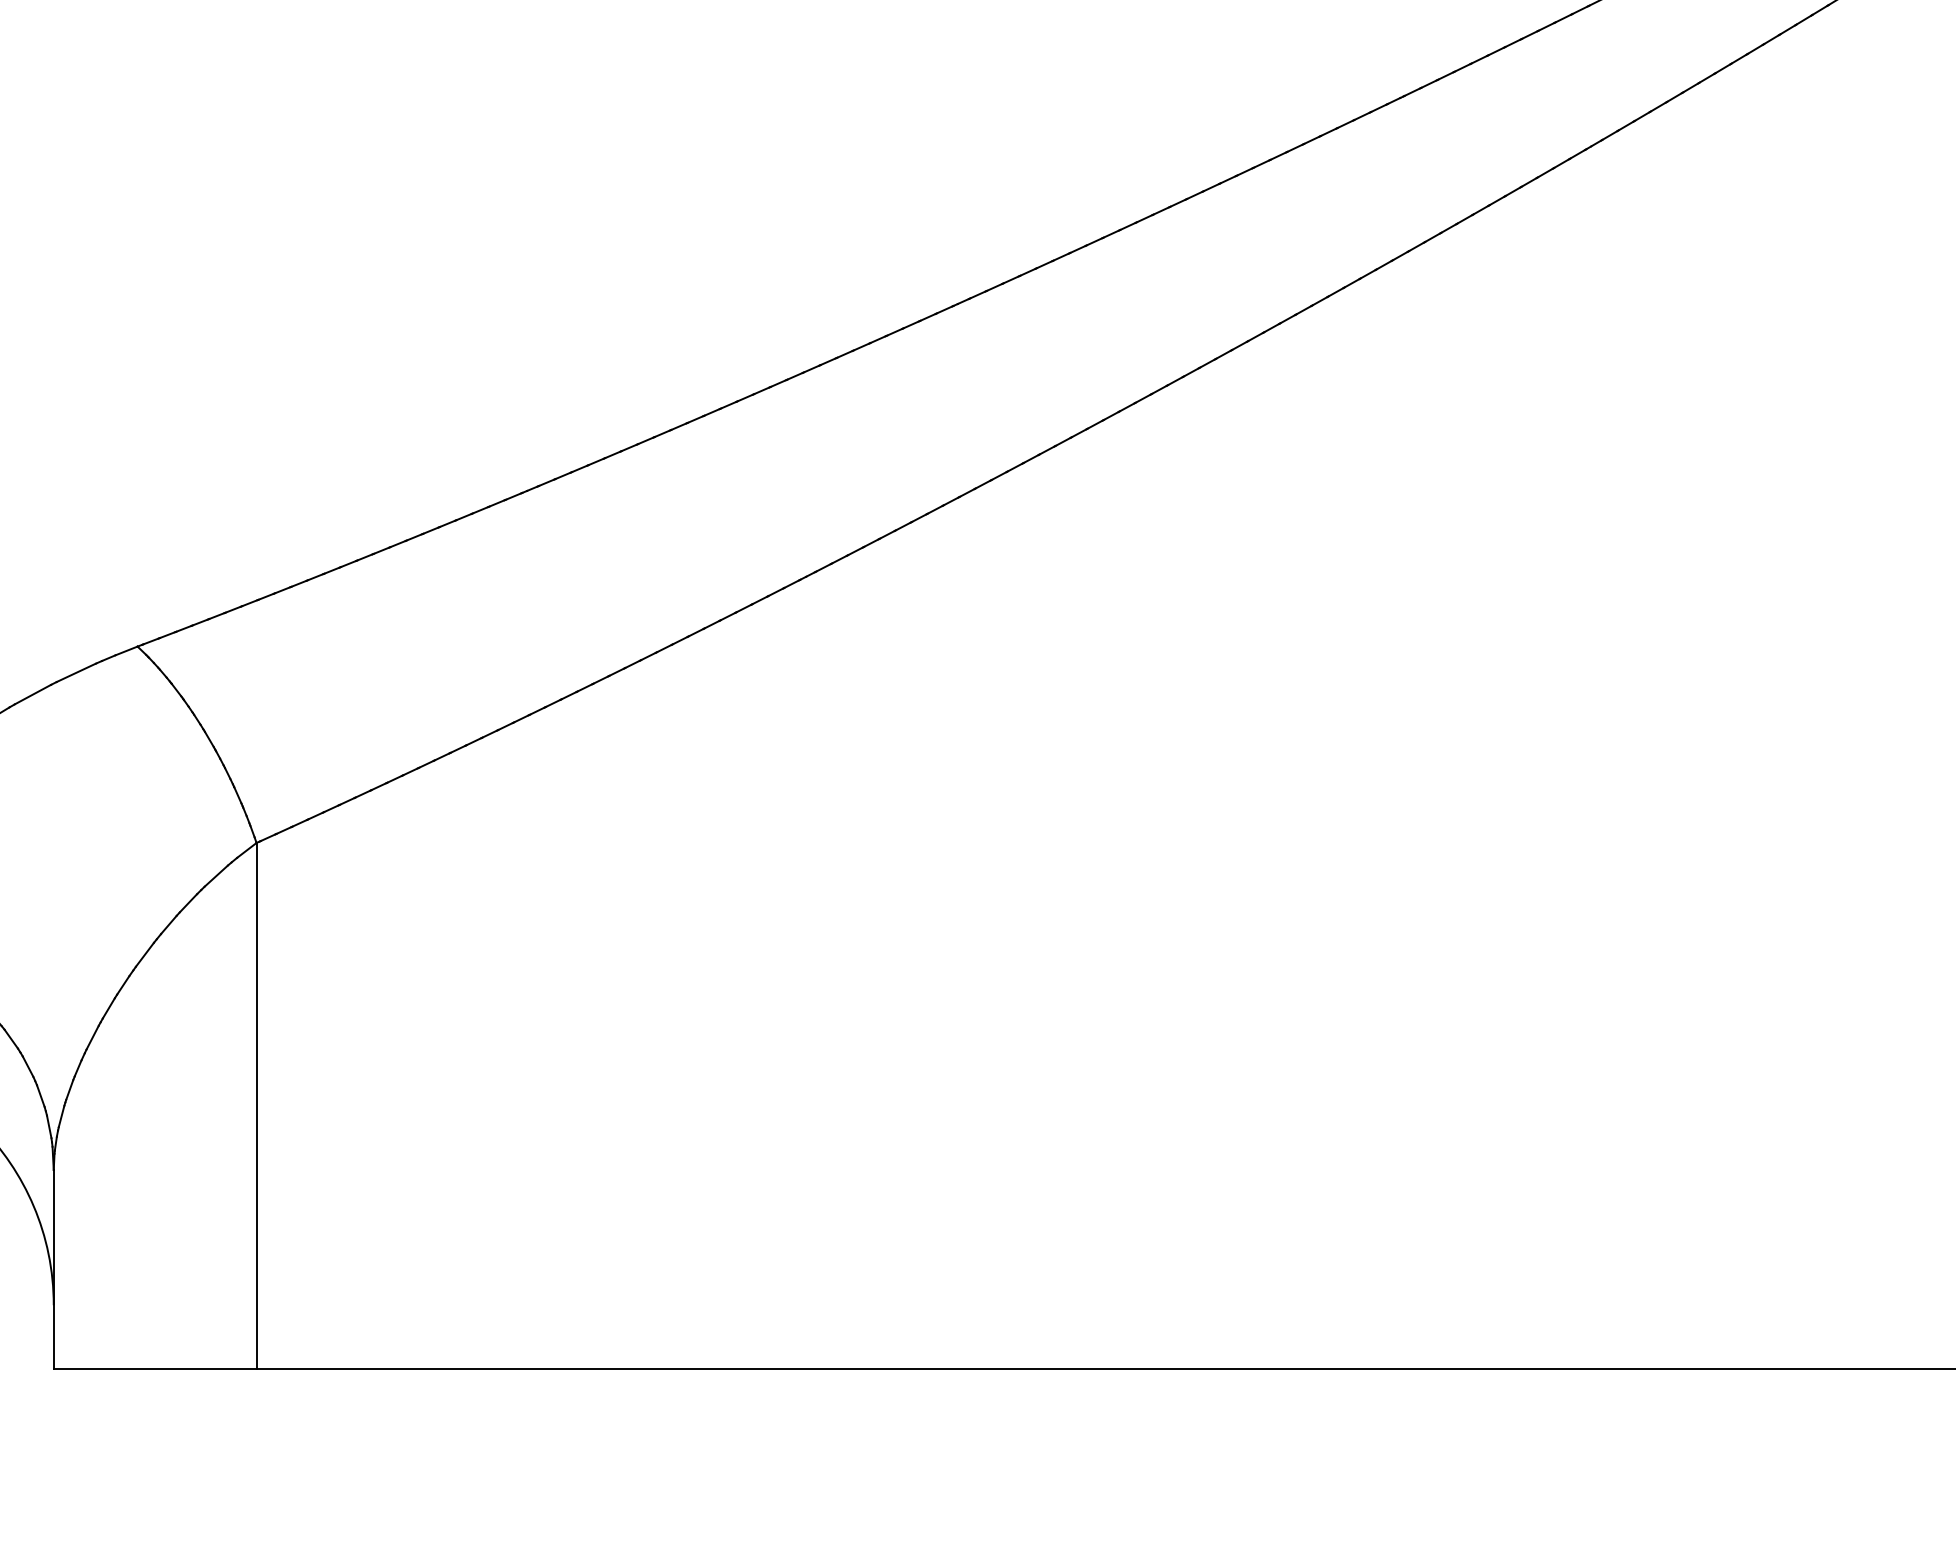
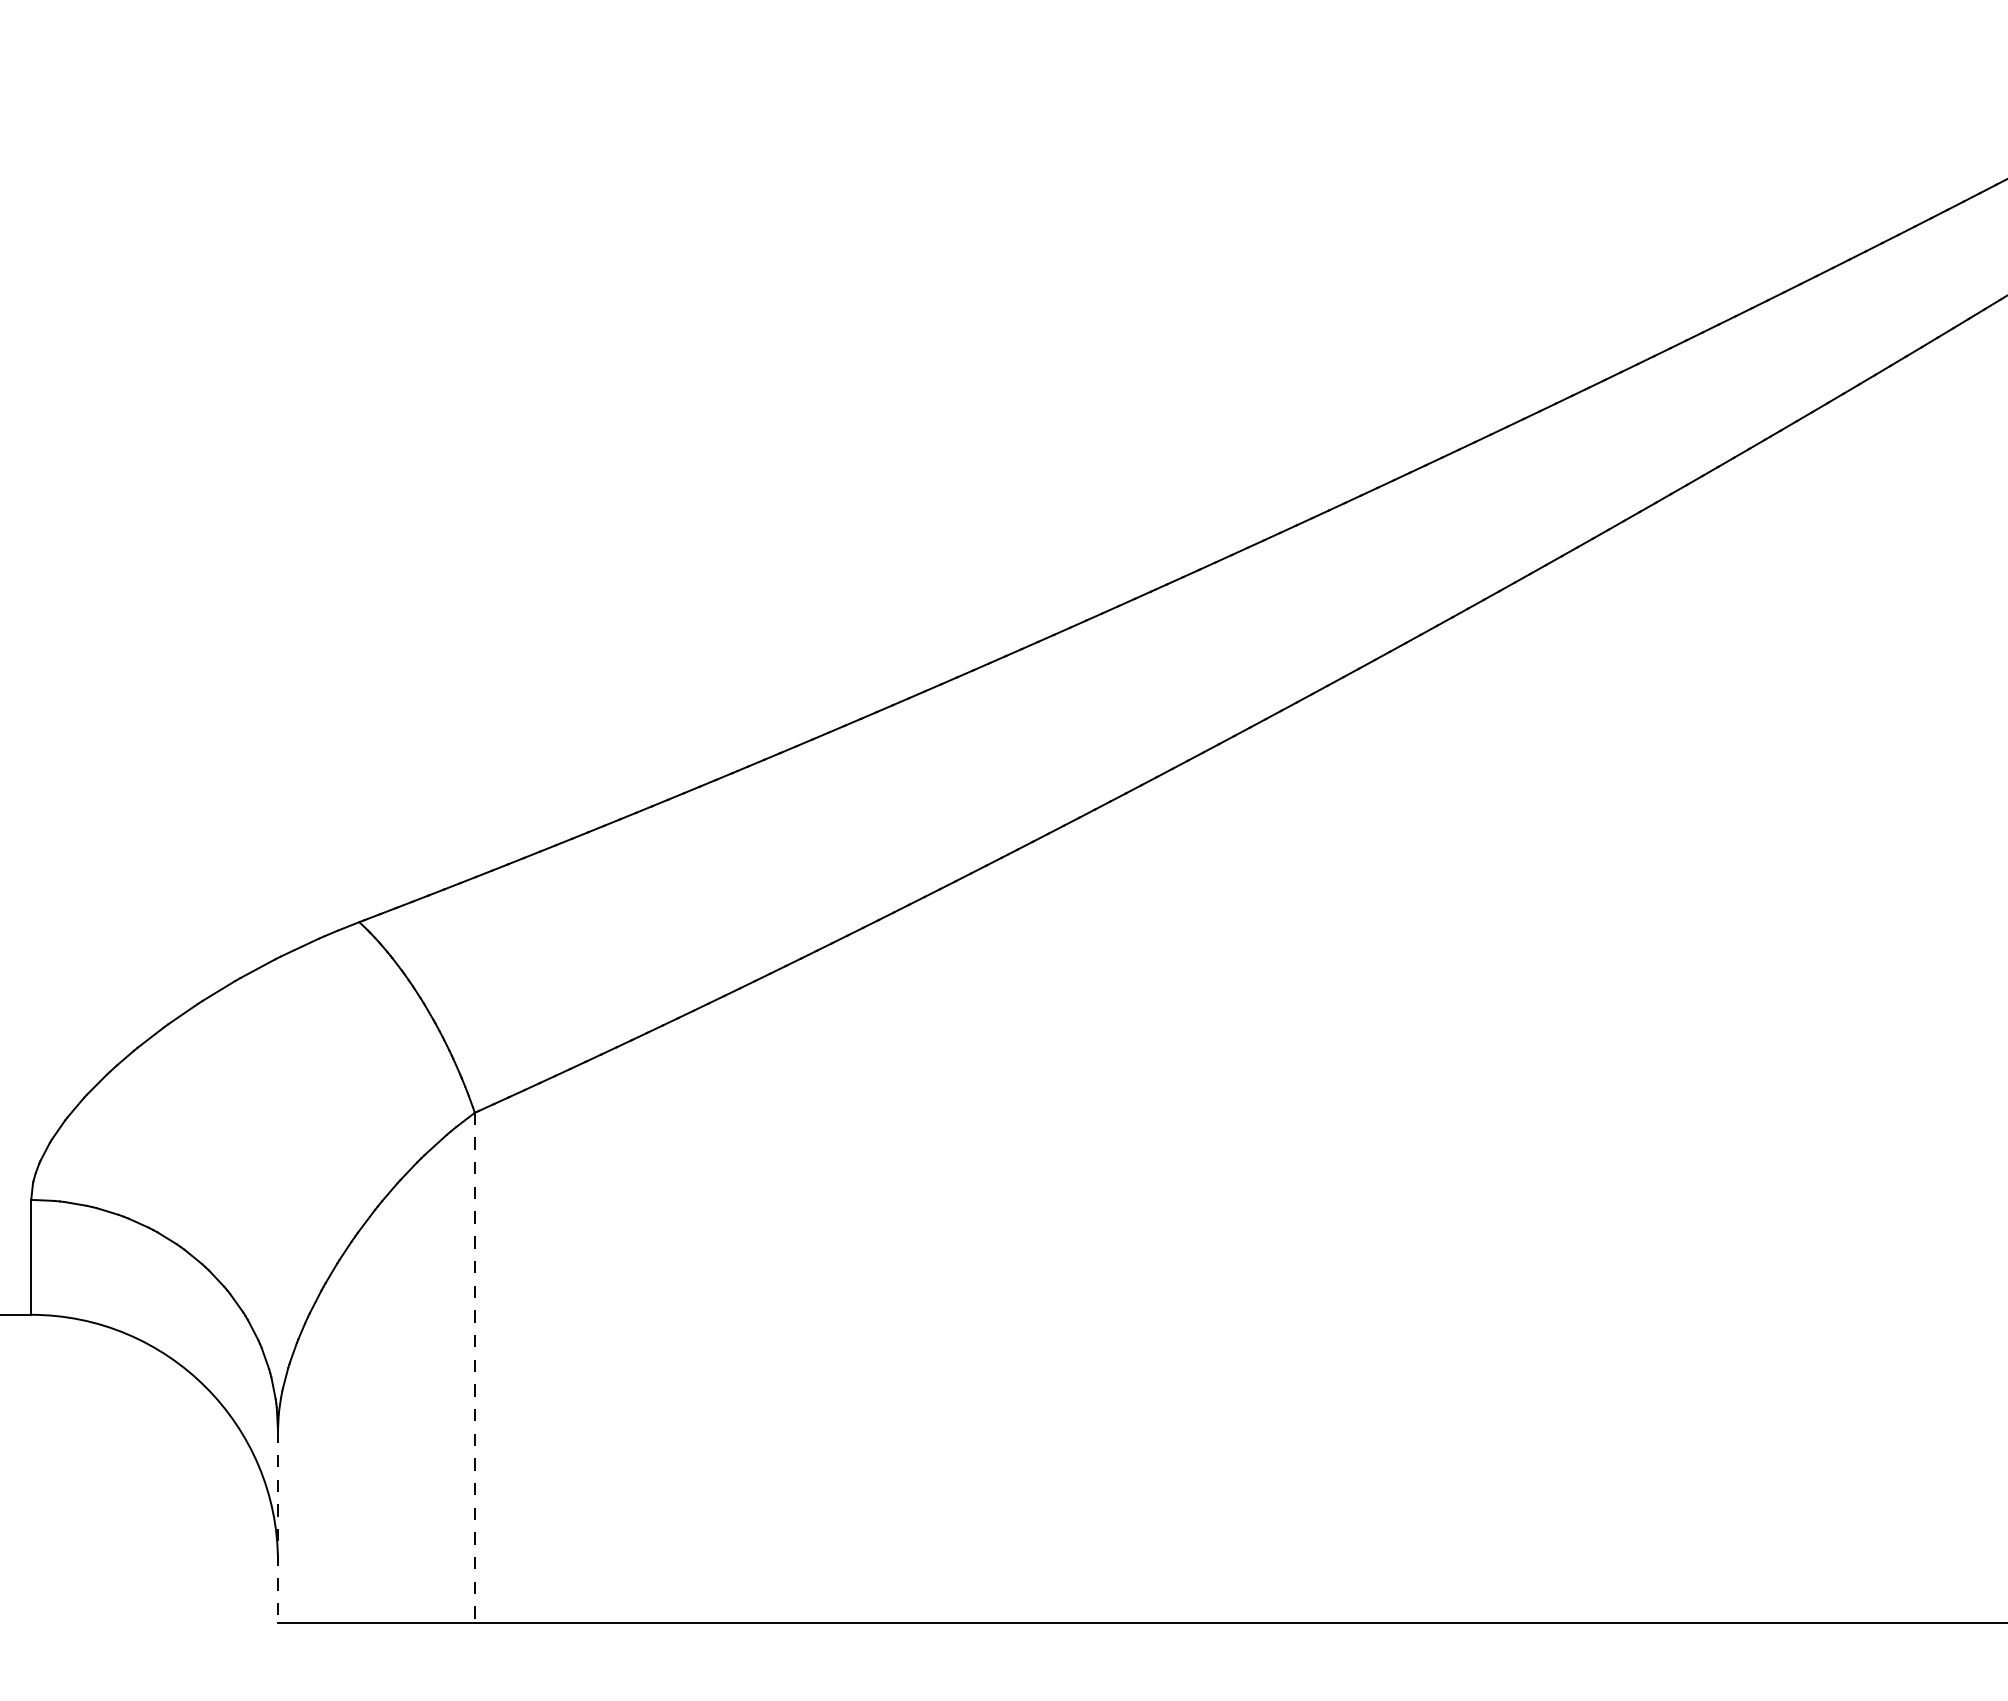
line: (256, 1106) -> (474, 1368), solid -> dashed
line: (53, 1269) -> (277, 1526), solid -> dashed

